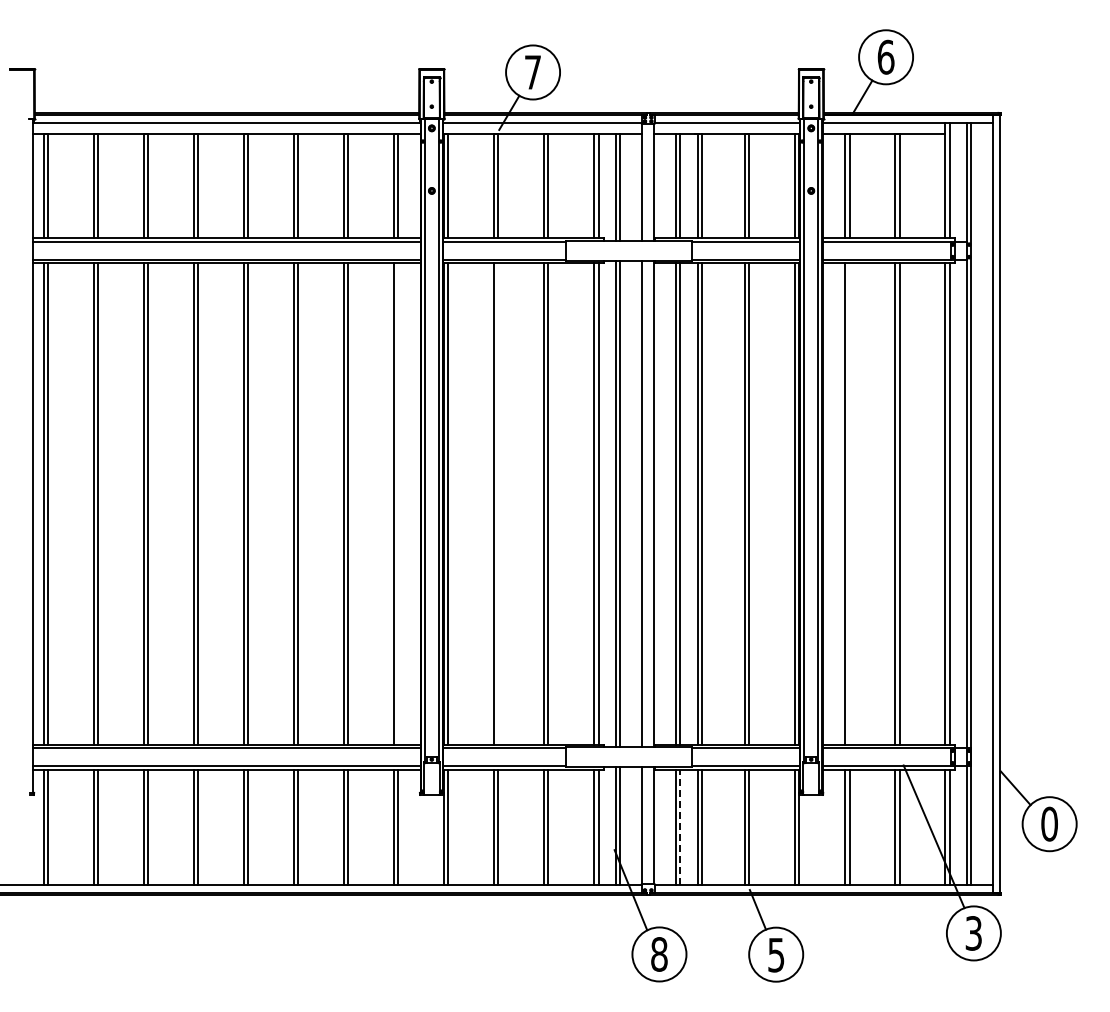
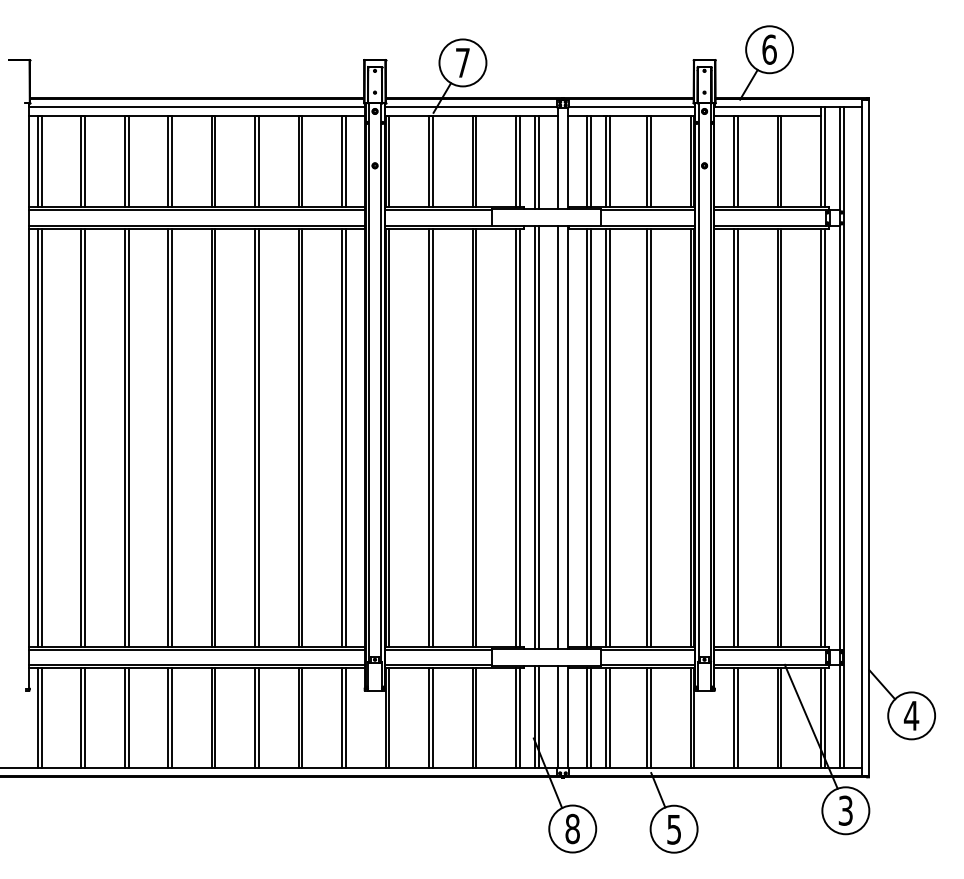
line: (398, 503) -> (346, 437), added
line: (498, 503) -> (432, 437), added
line: (849, 503) -> (737, 437), added
text: (1049, 823) -> (911, 715), 0 -> 4
line: (680, 827) -> (591, 718), dashed -> solid

